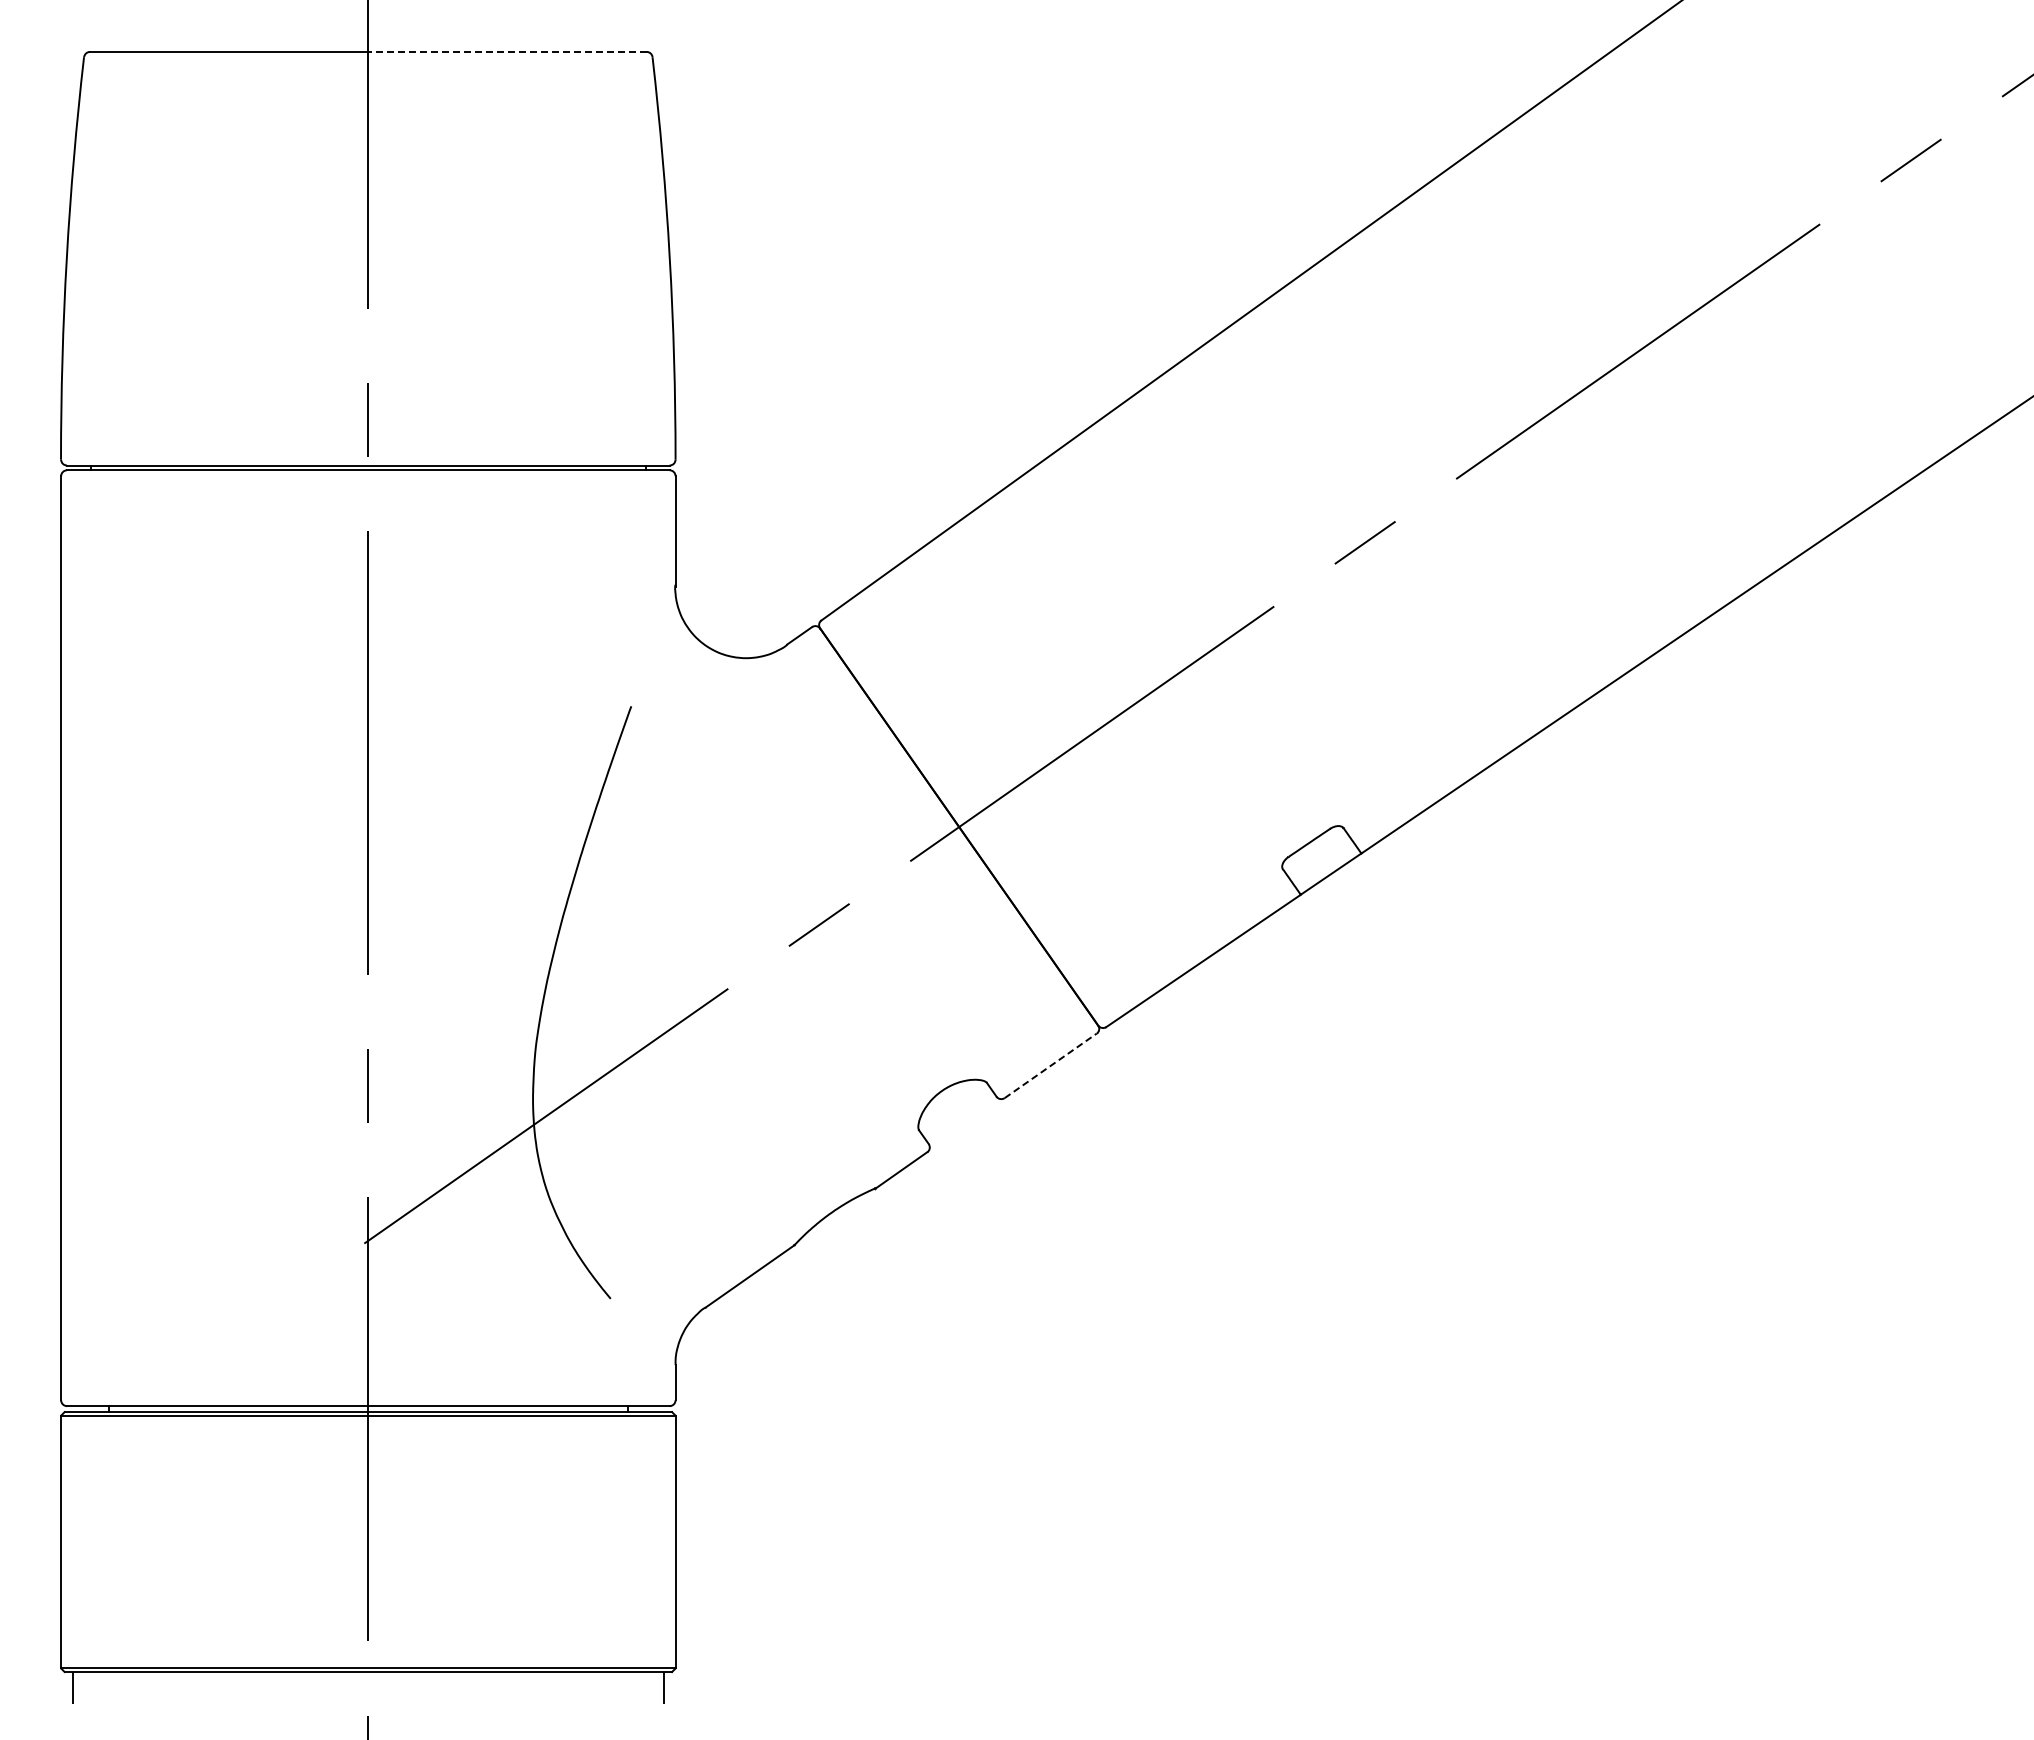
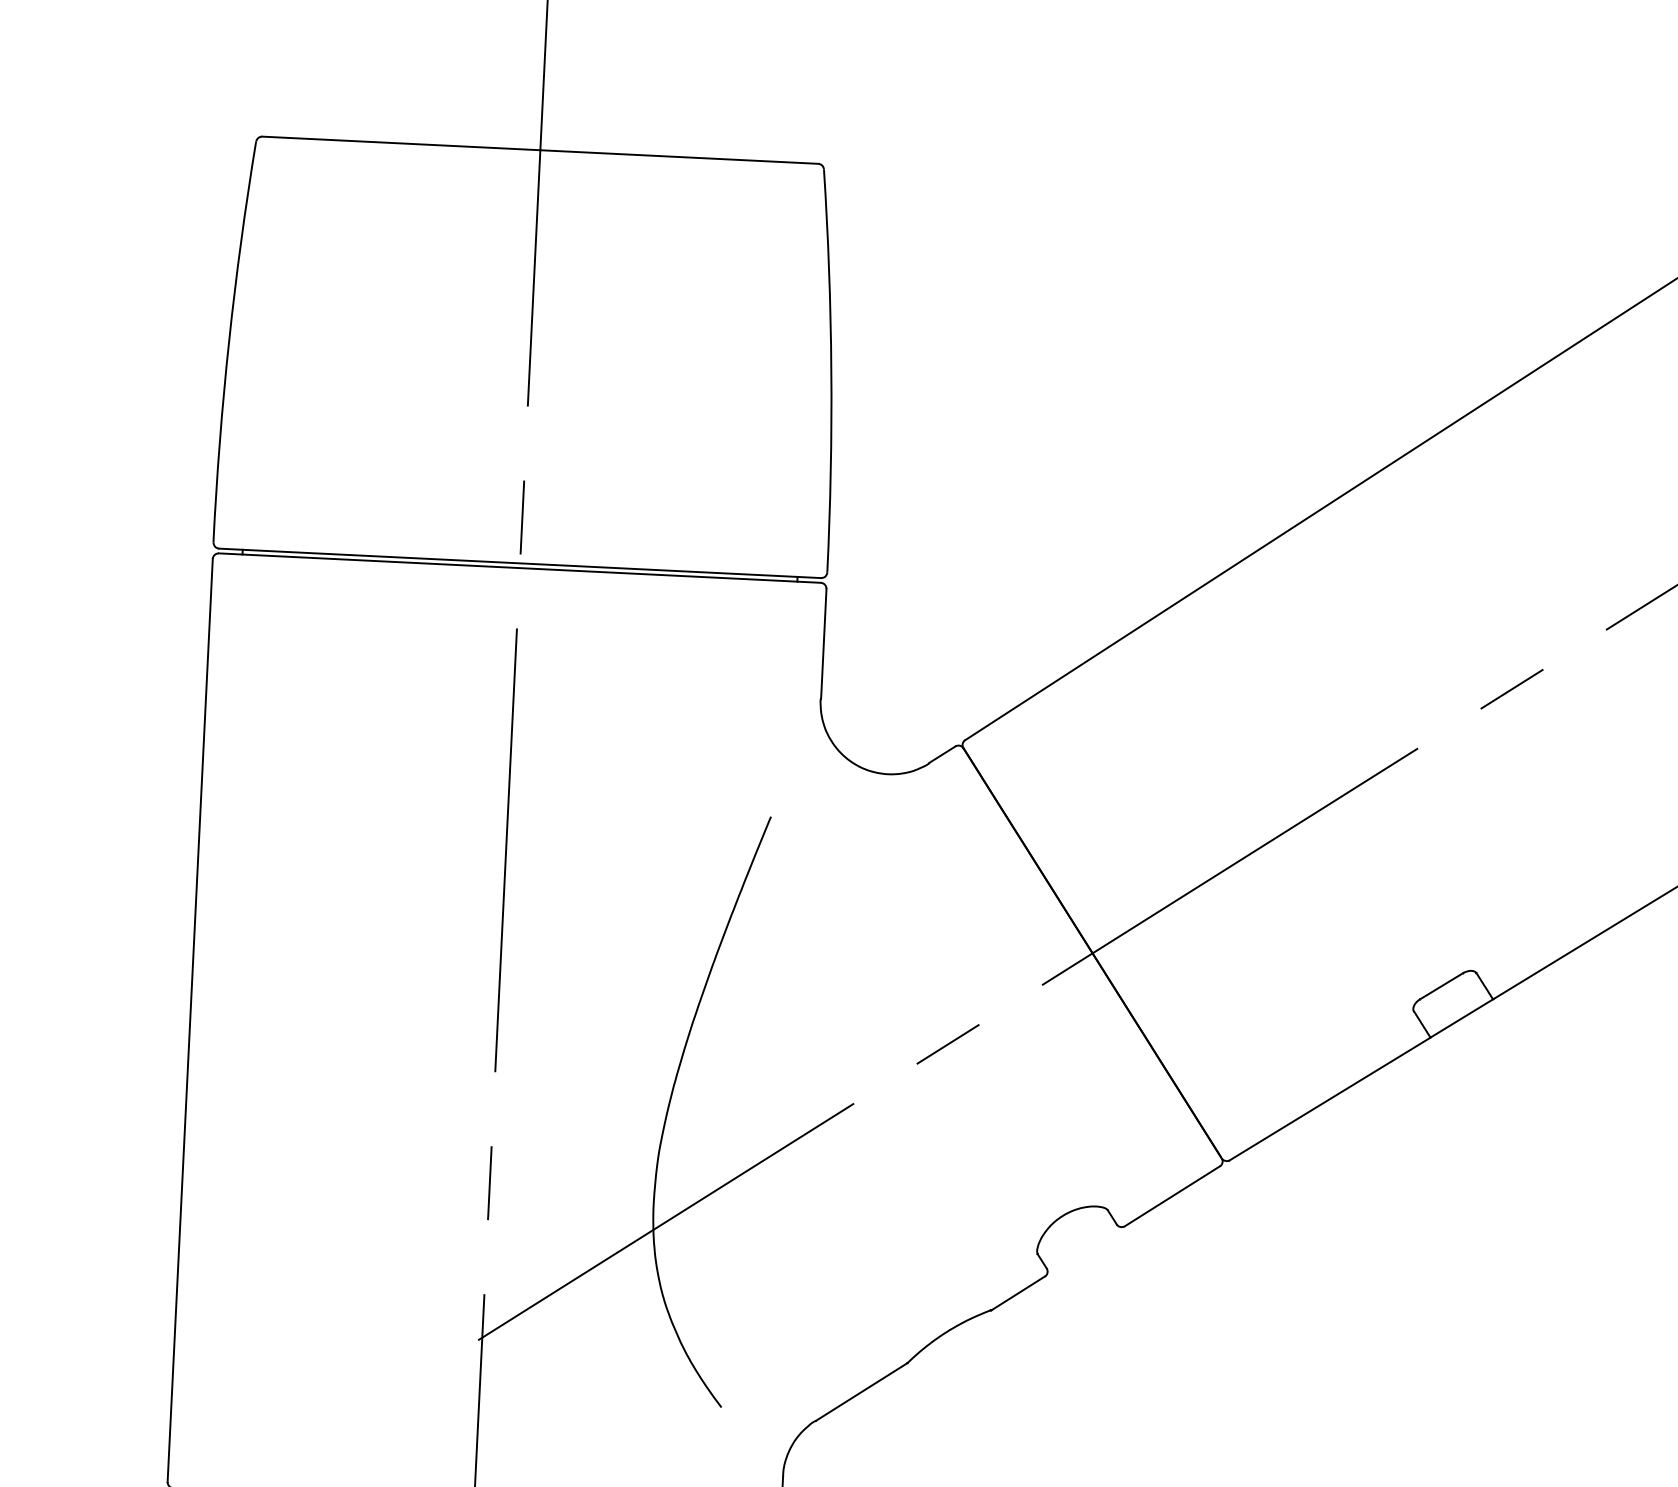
line: (507, 51) -> (679, 156), dashed -> solid
line: (1051, 1065) -> (1173, 1195), dashed -> solid

